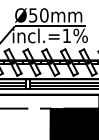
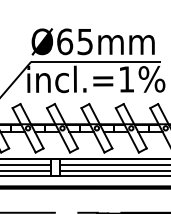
text: (38, 15) -> (74, 41), Ø50mm -> Ø65mm

